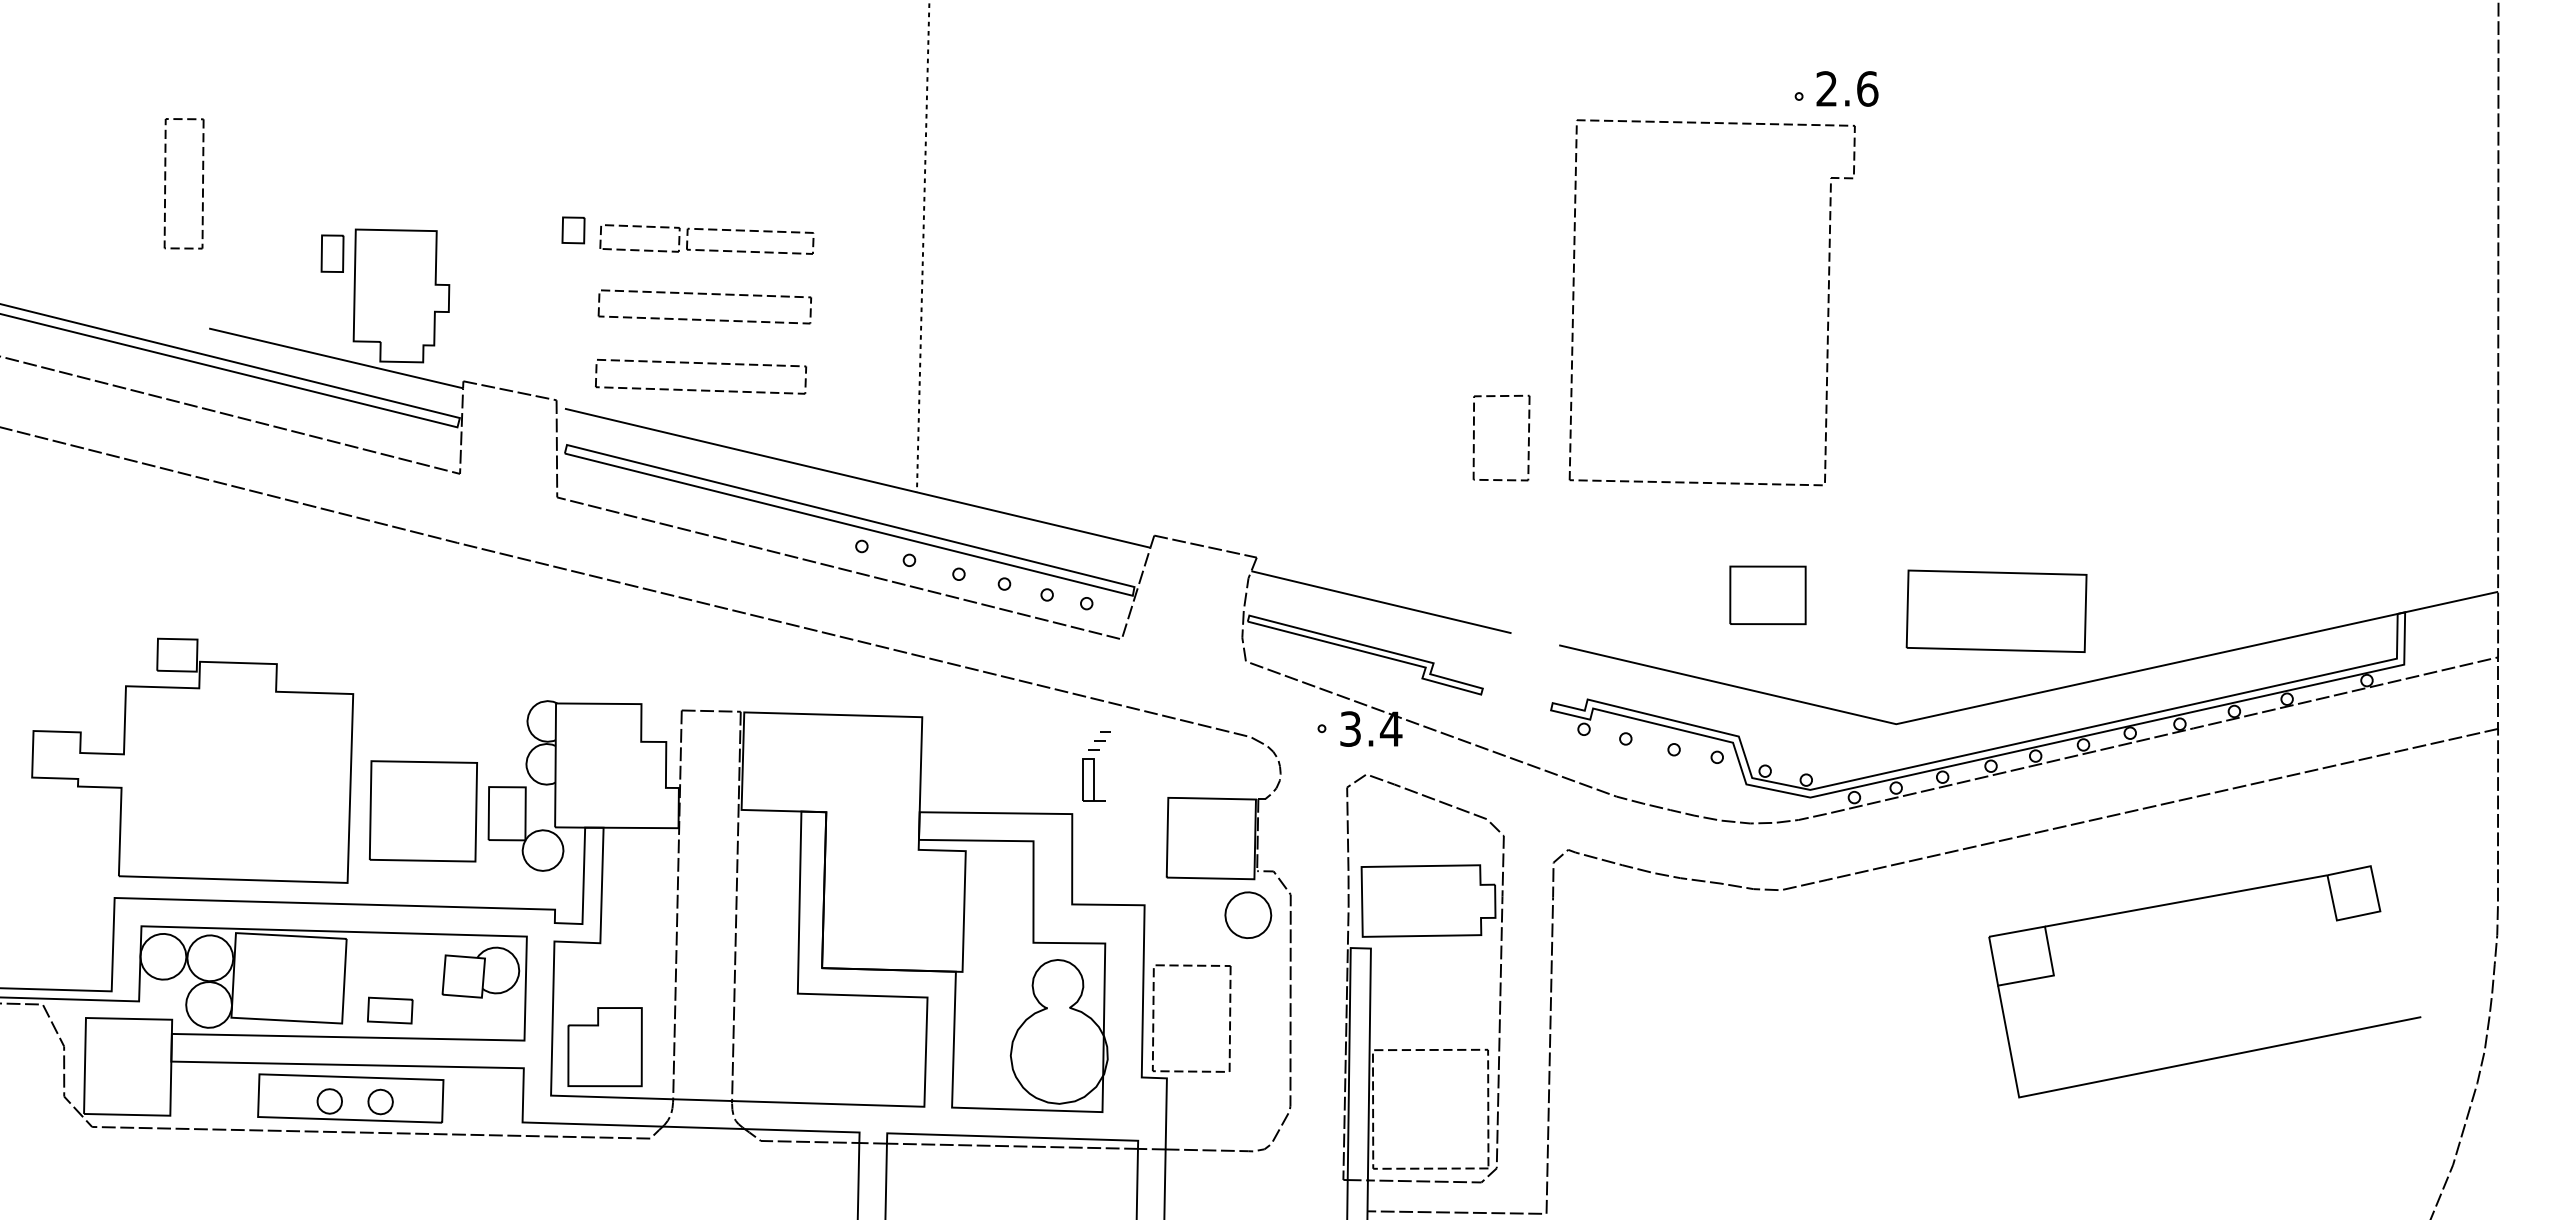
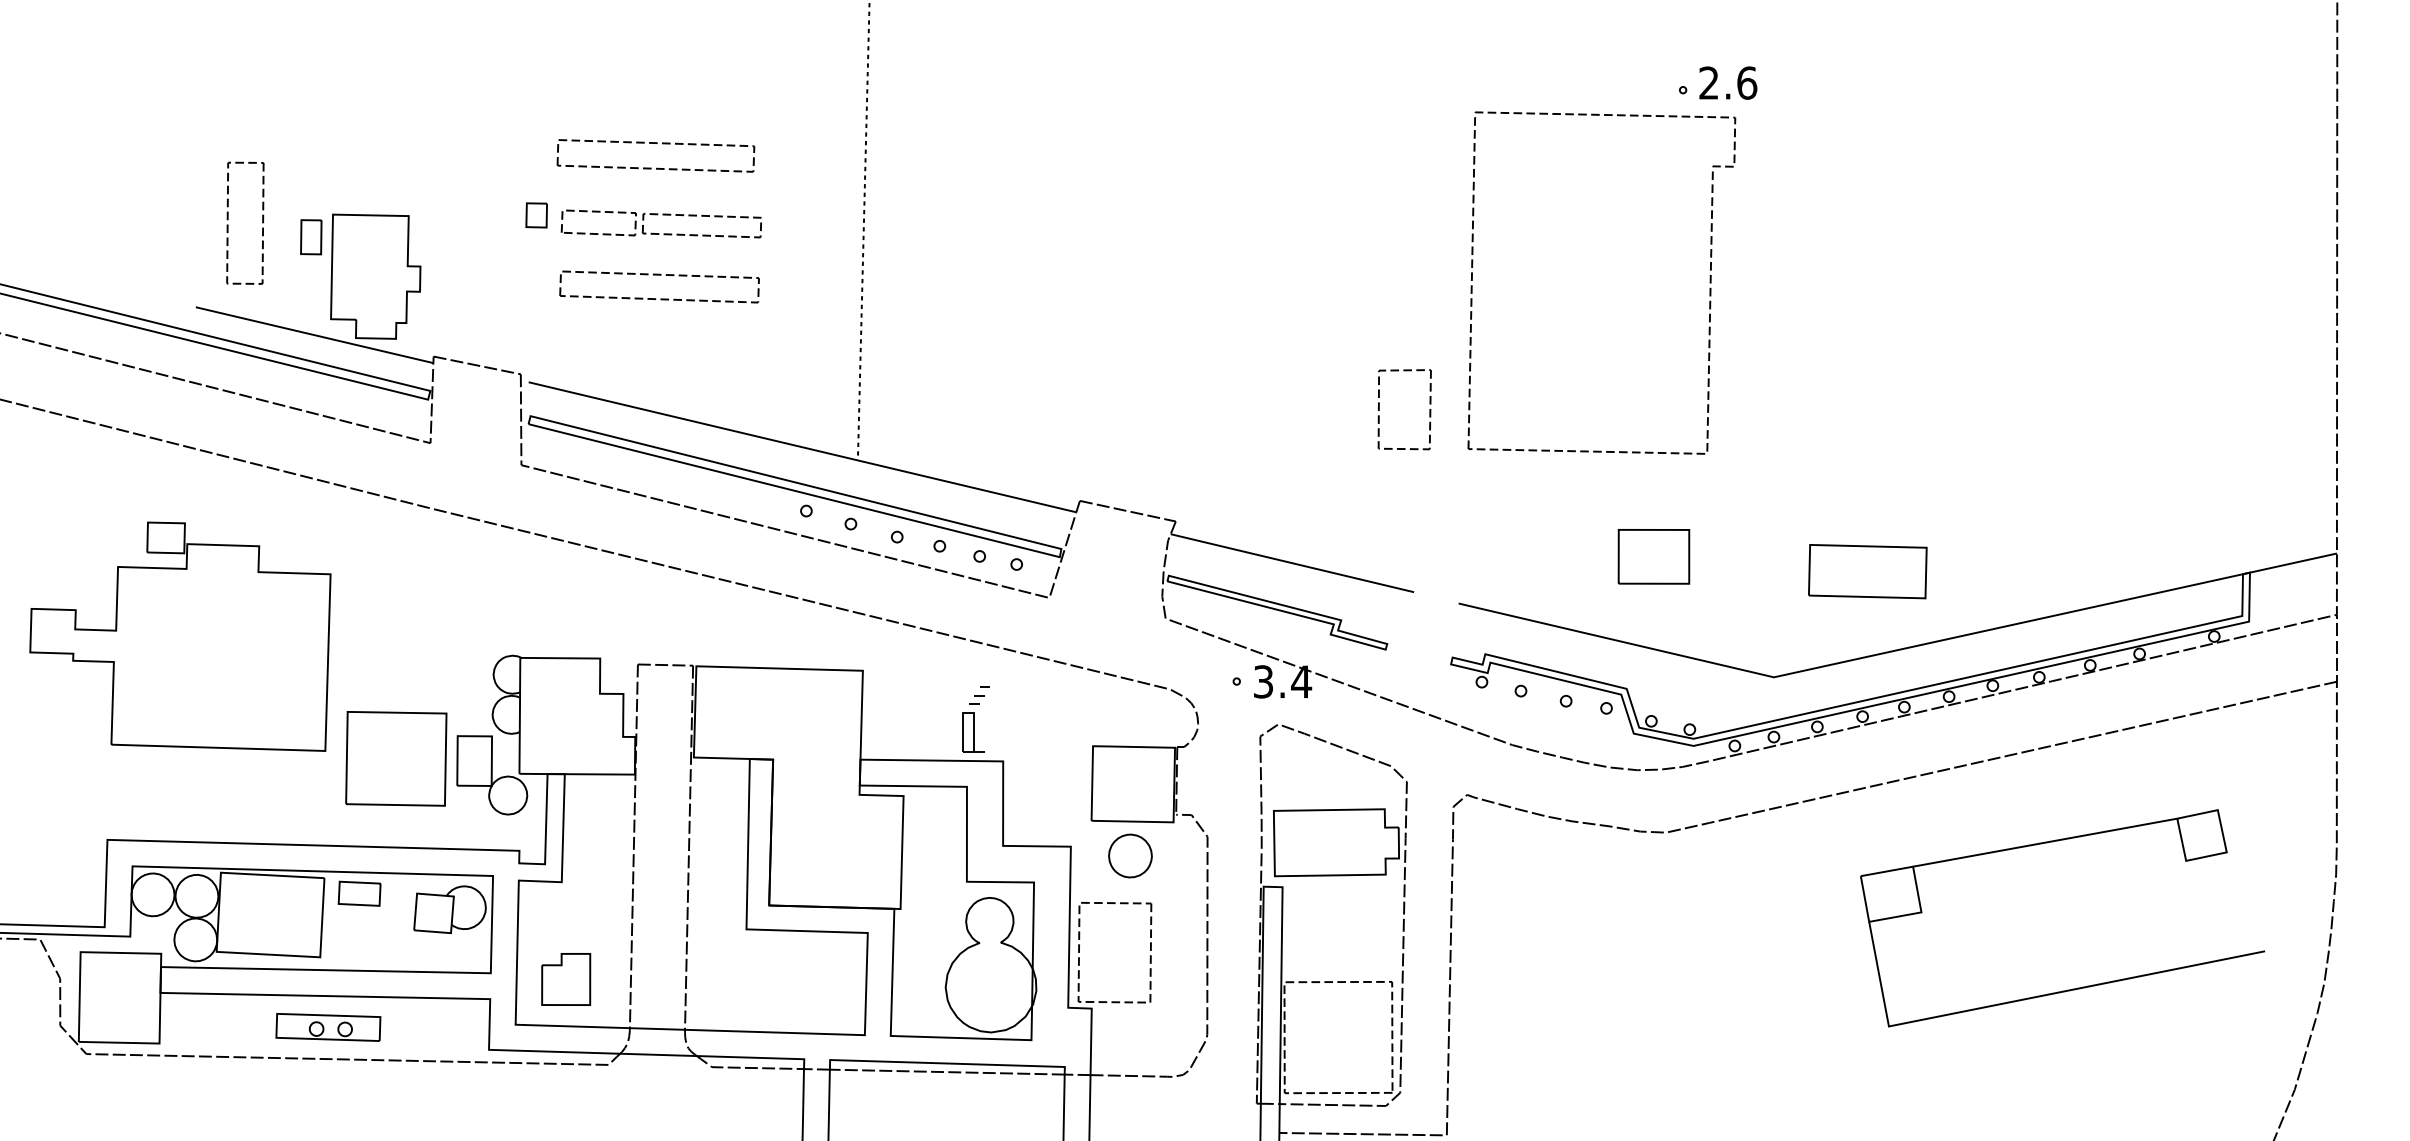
part: (166, 179) -> (228, 219), moved
part: (701, 363) -> (656, 143), moved
part: (1996, 610) -> (1867, 570), size x0.7
part: (192, 760) -> (180, 636), moved
part: (1096, 766) -> (976, 719), moved
part: (1248, 914) -> (1130, 855), moved
part: (390, 1010) -> (359, 893), moved
part: (604, 1047) -> (565, 979), size x0.7
part: (350, 1098) -> (328, 1027), size x0.6

